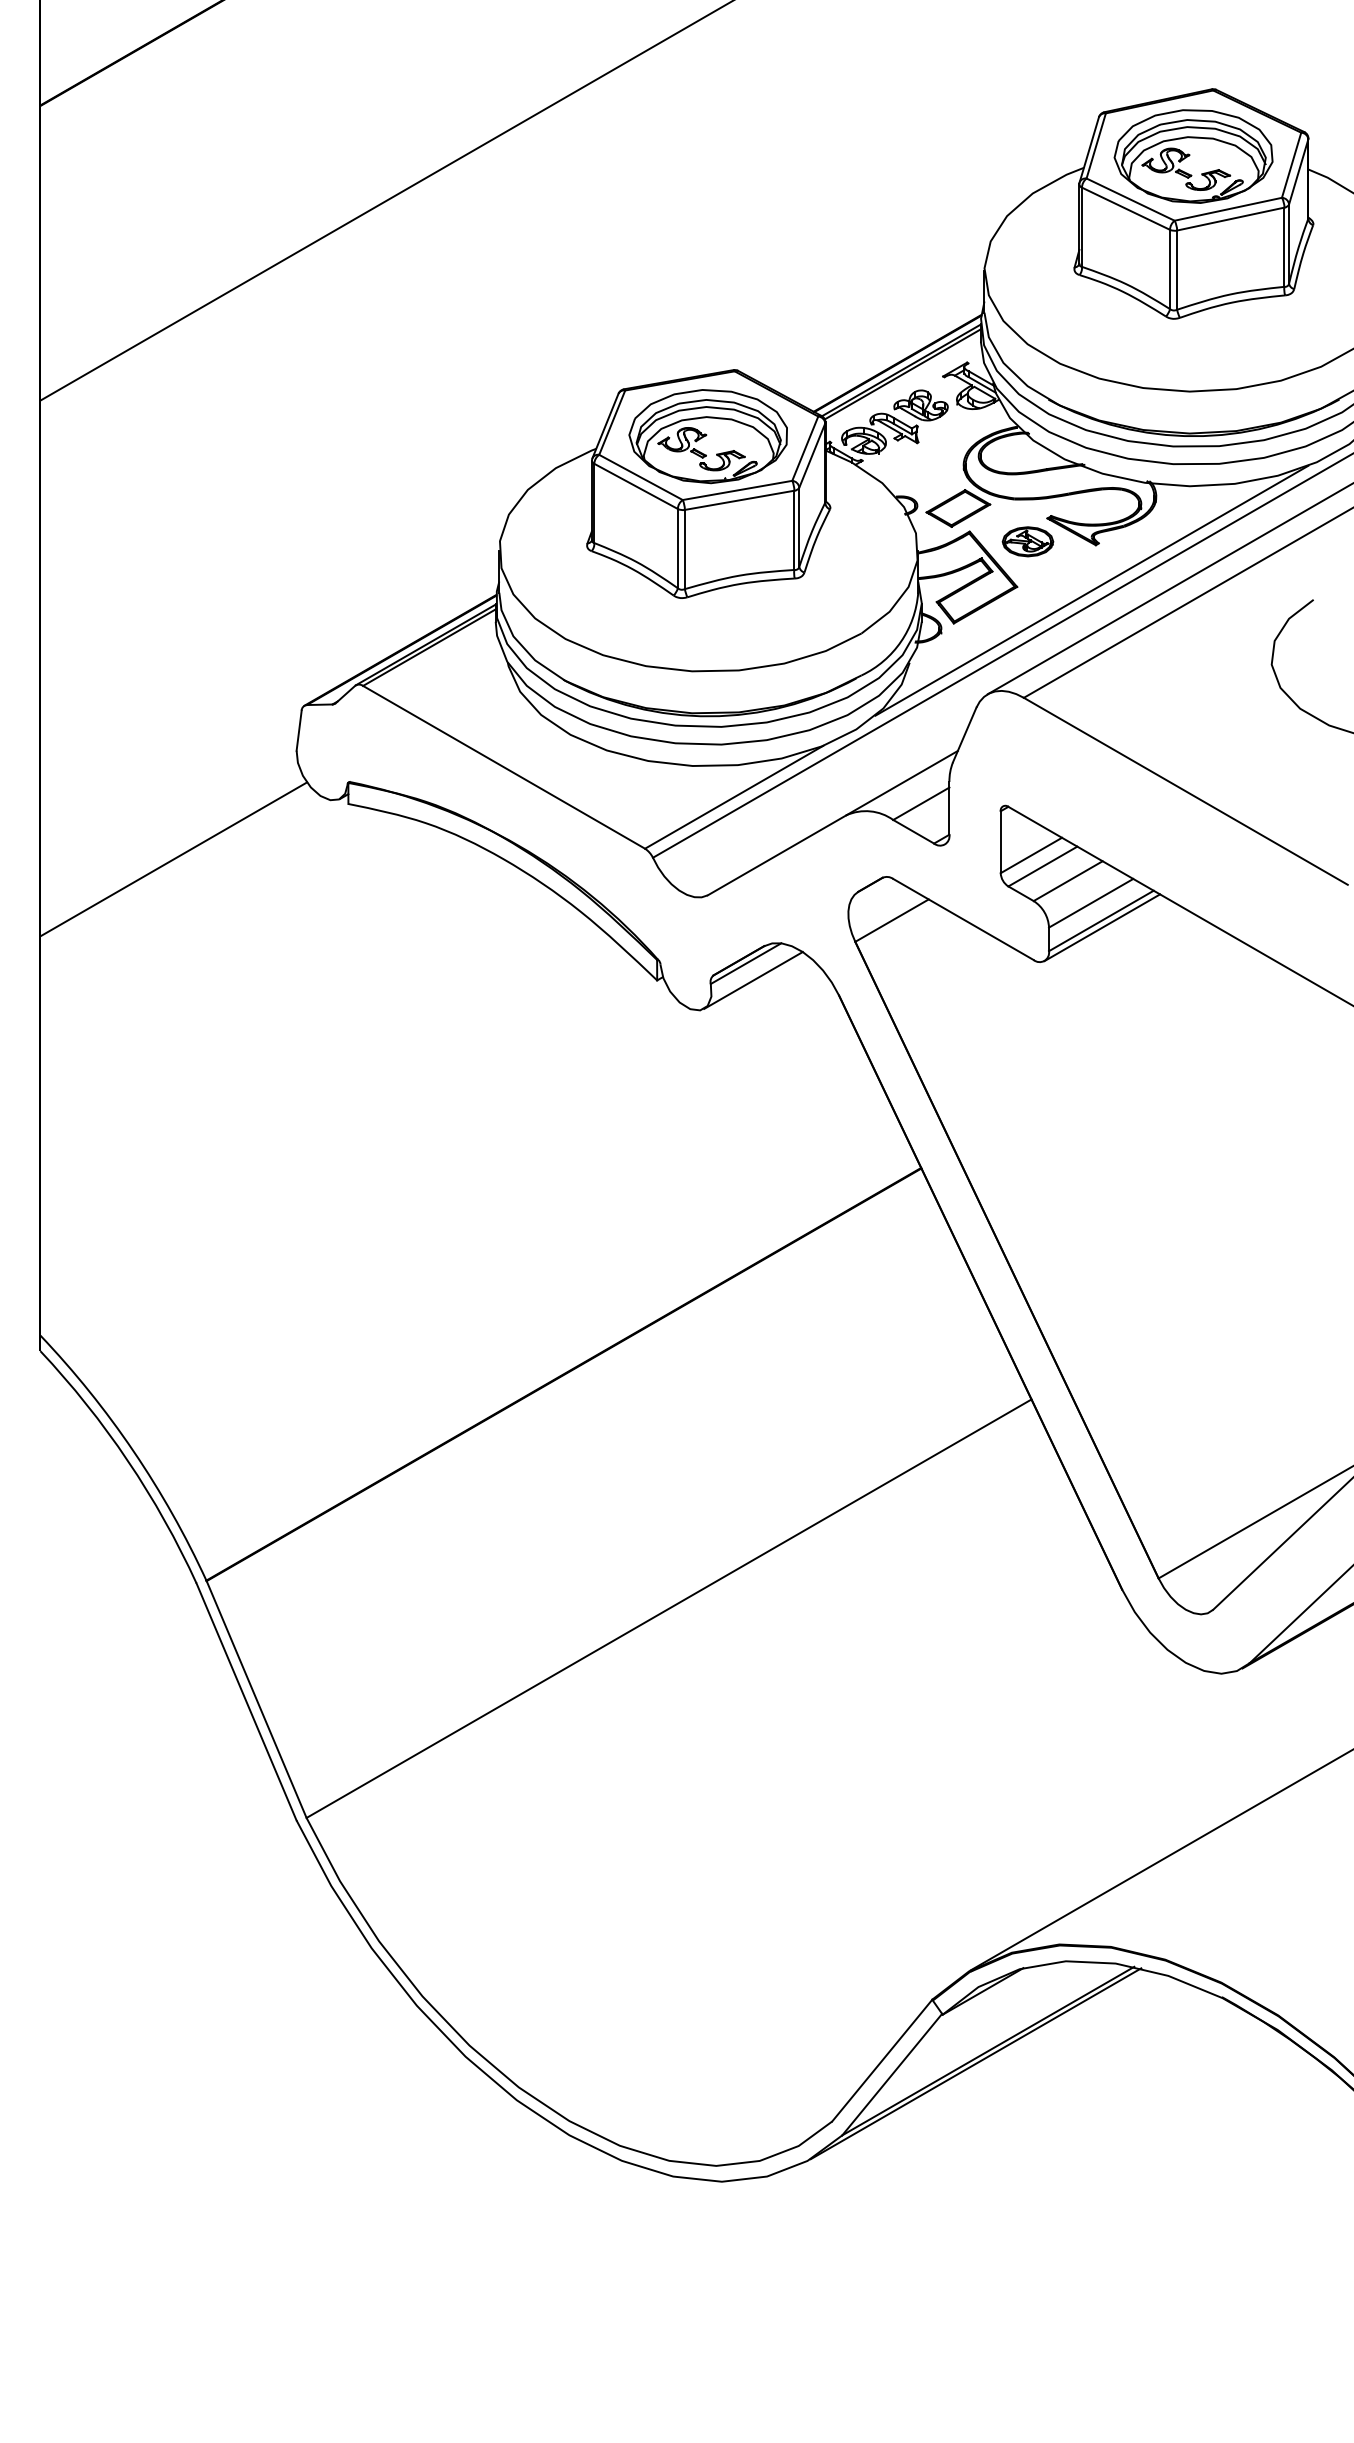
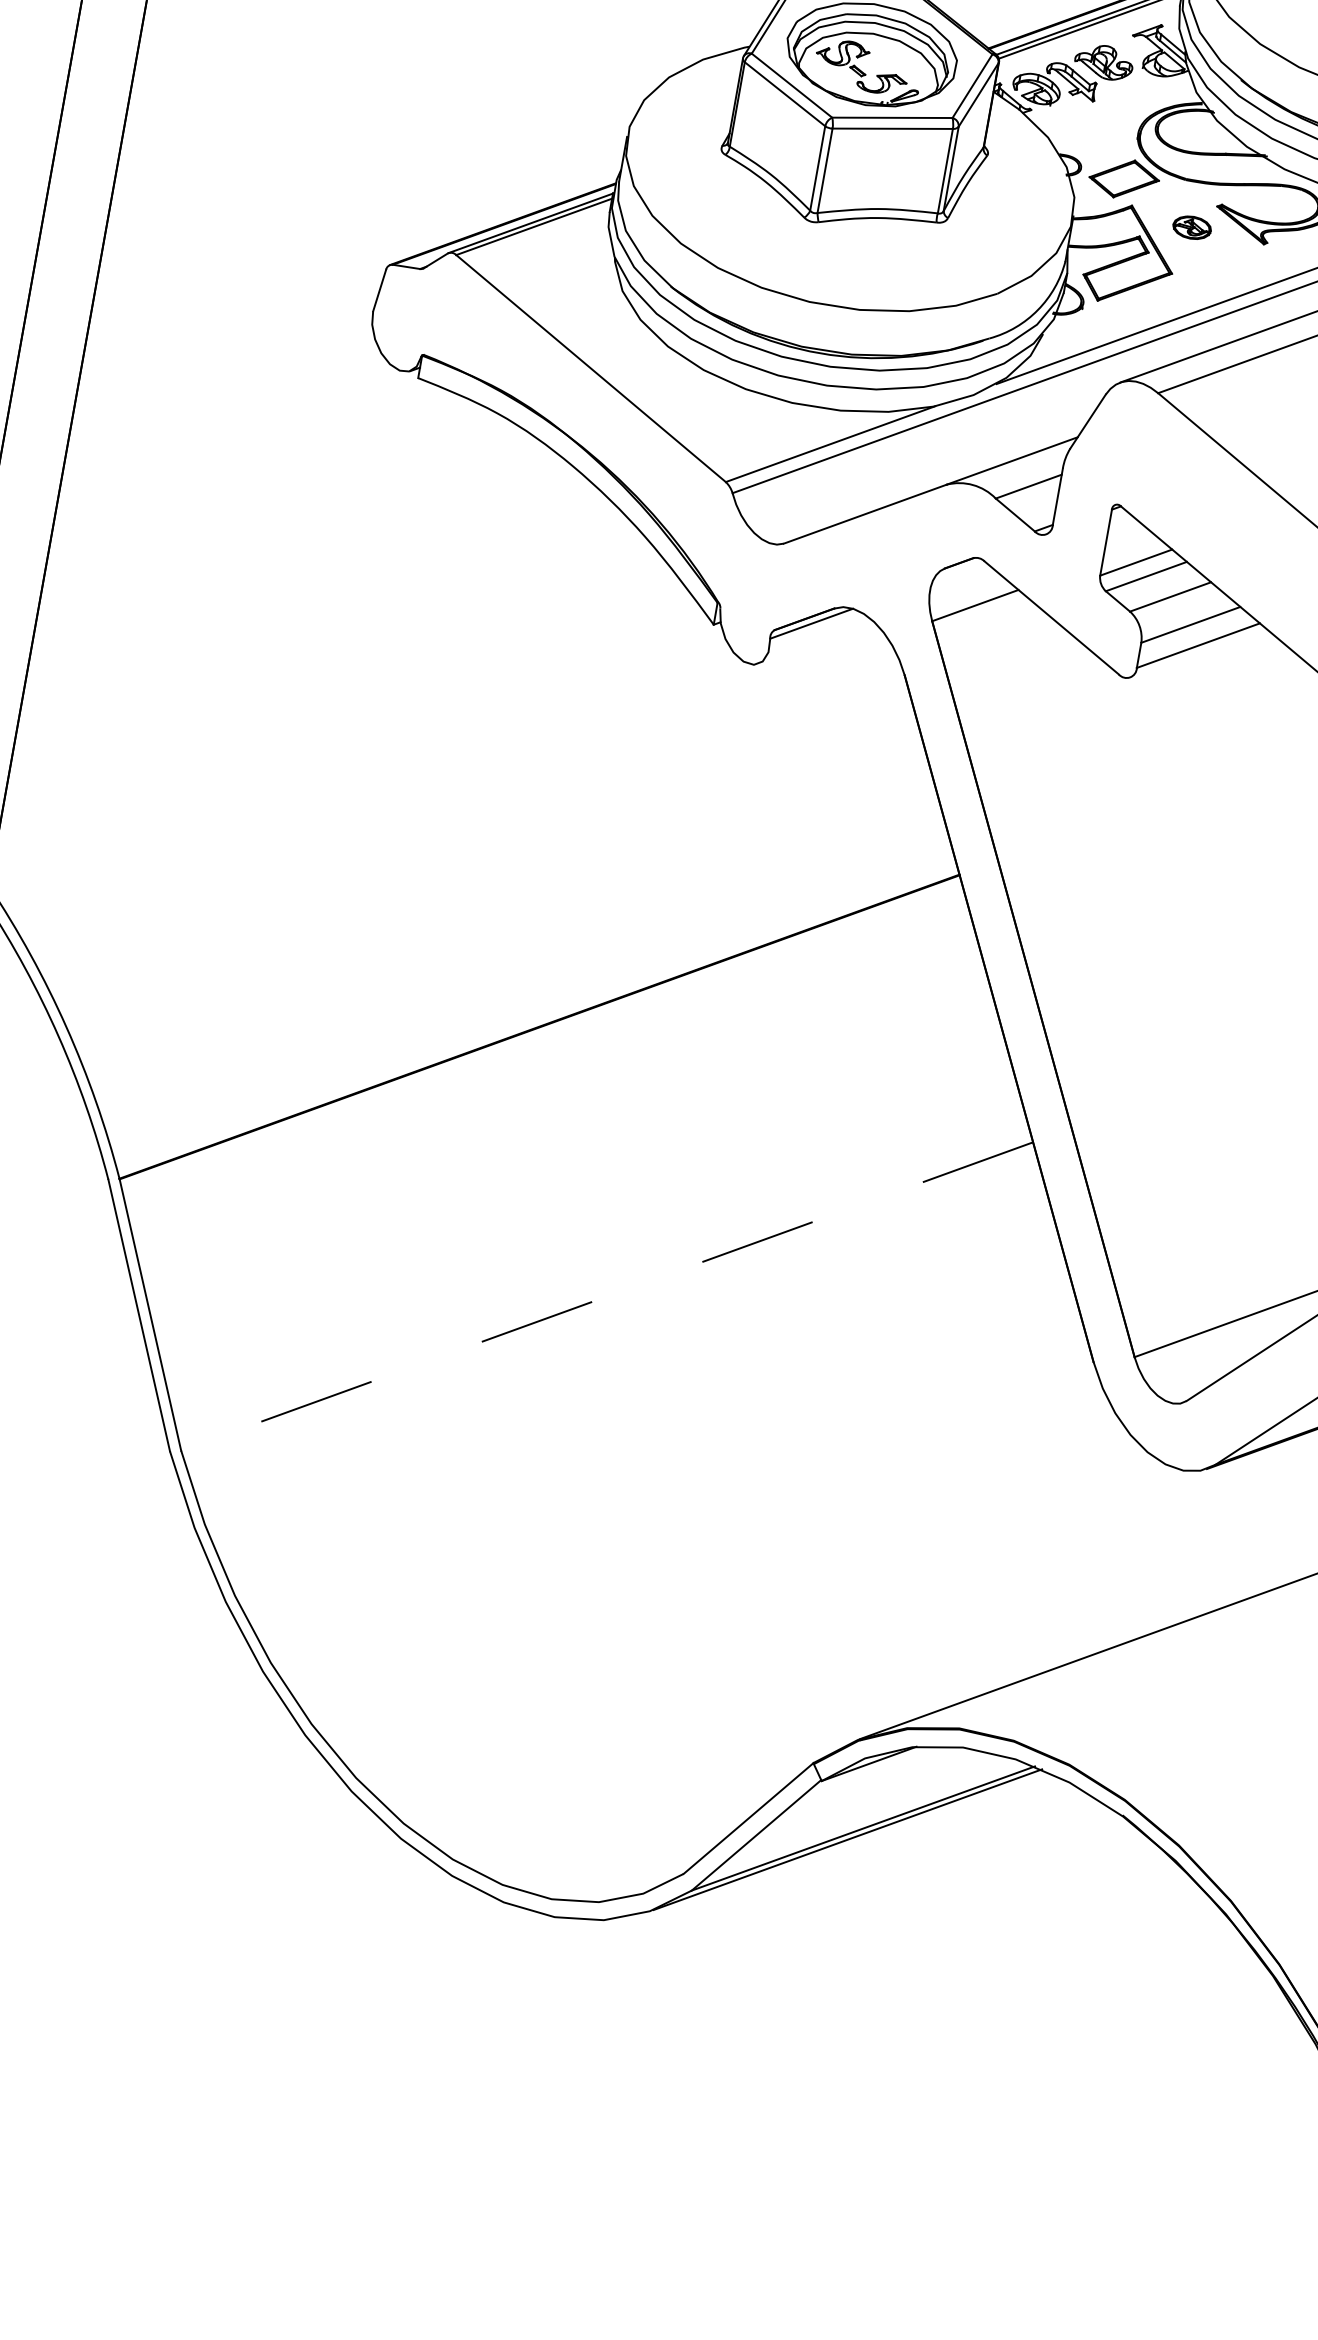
part: (1027, 541) -> (1191, 227), size x0.7
line: (173, 859) -> (221, 404), removed
line: (1102, 927) -> (1198, 652), removed
line: (753, 980) -> (816, 643), removed
line: (669, 1608) -> (607, 1296), solid -> dashed

